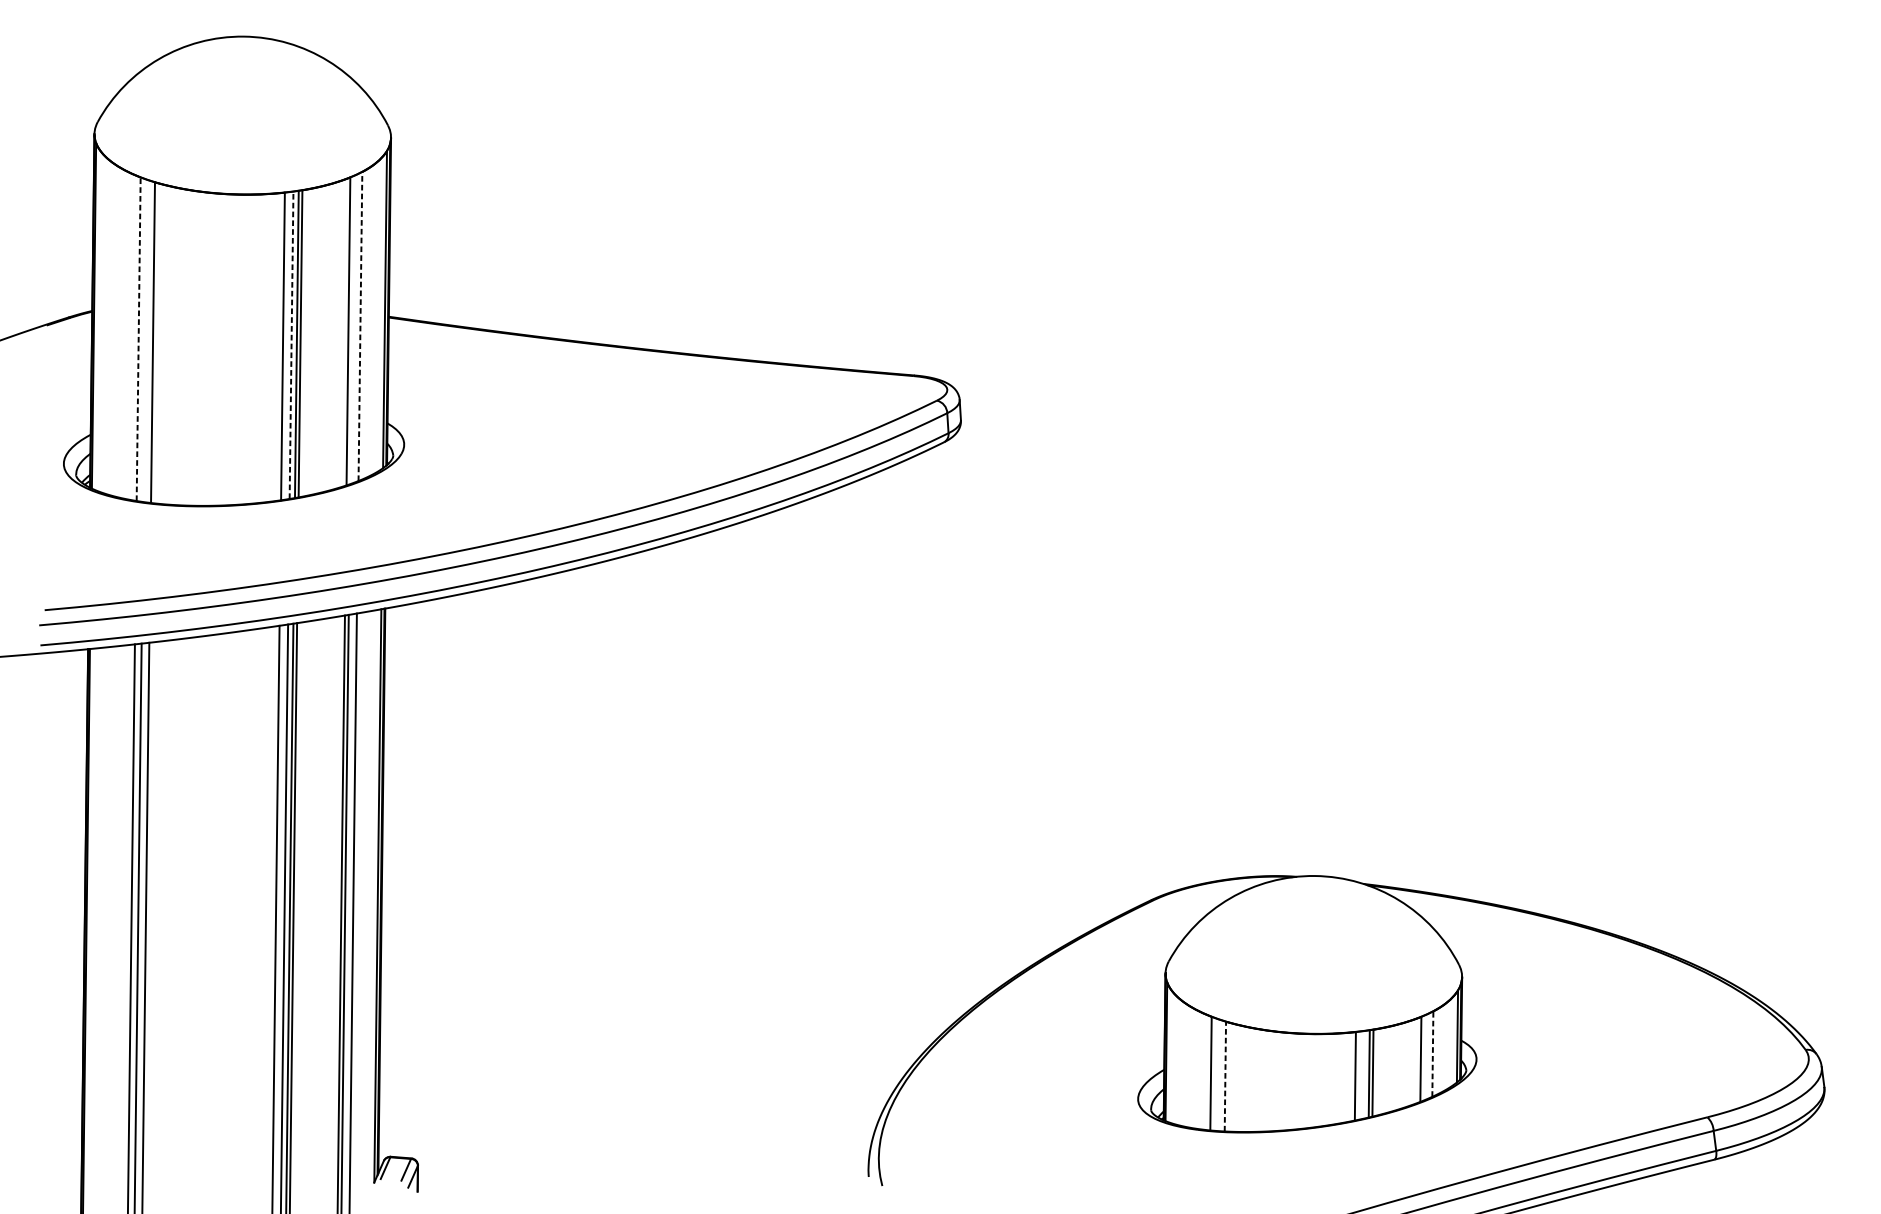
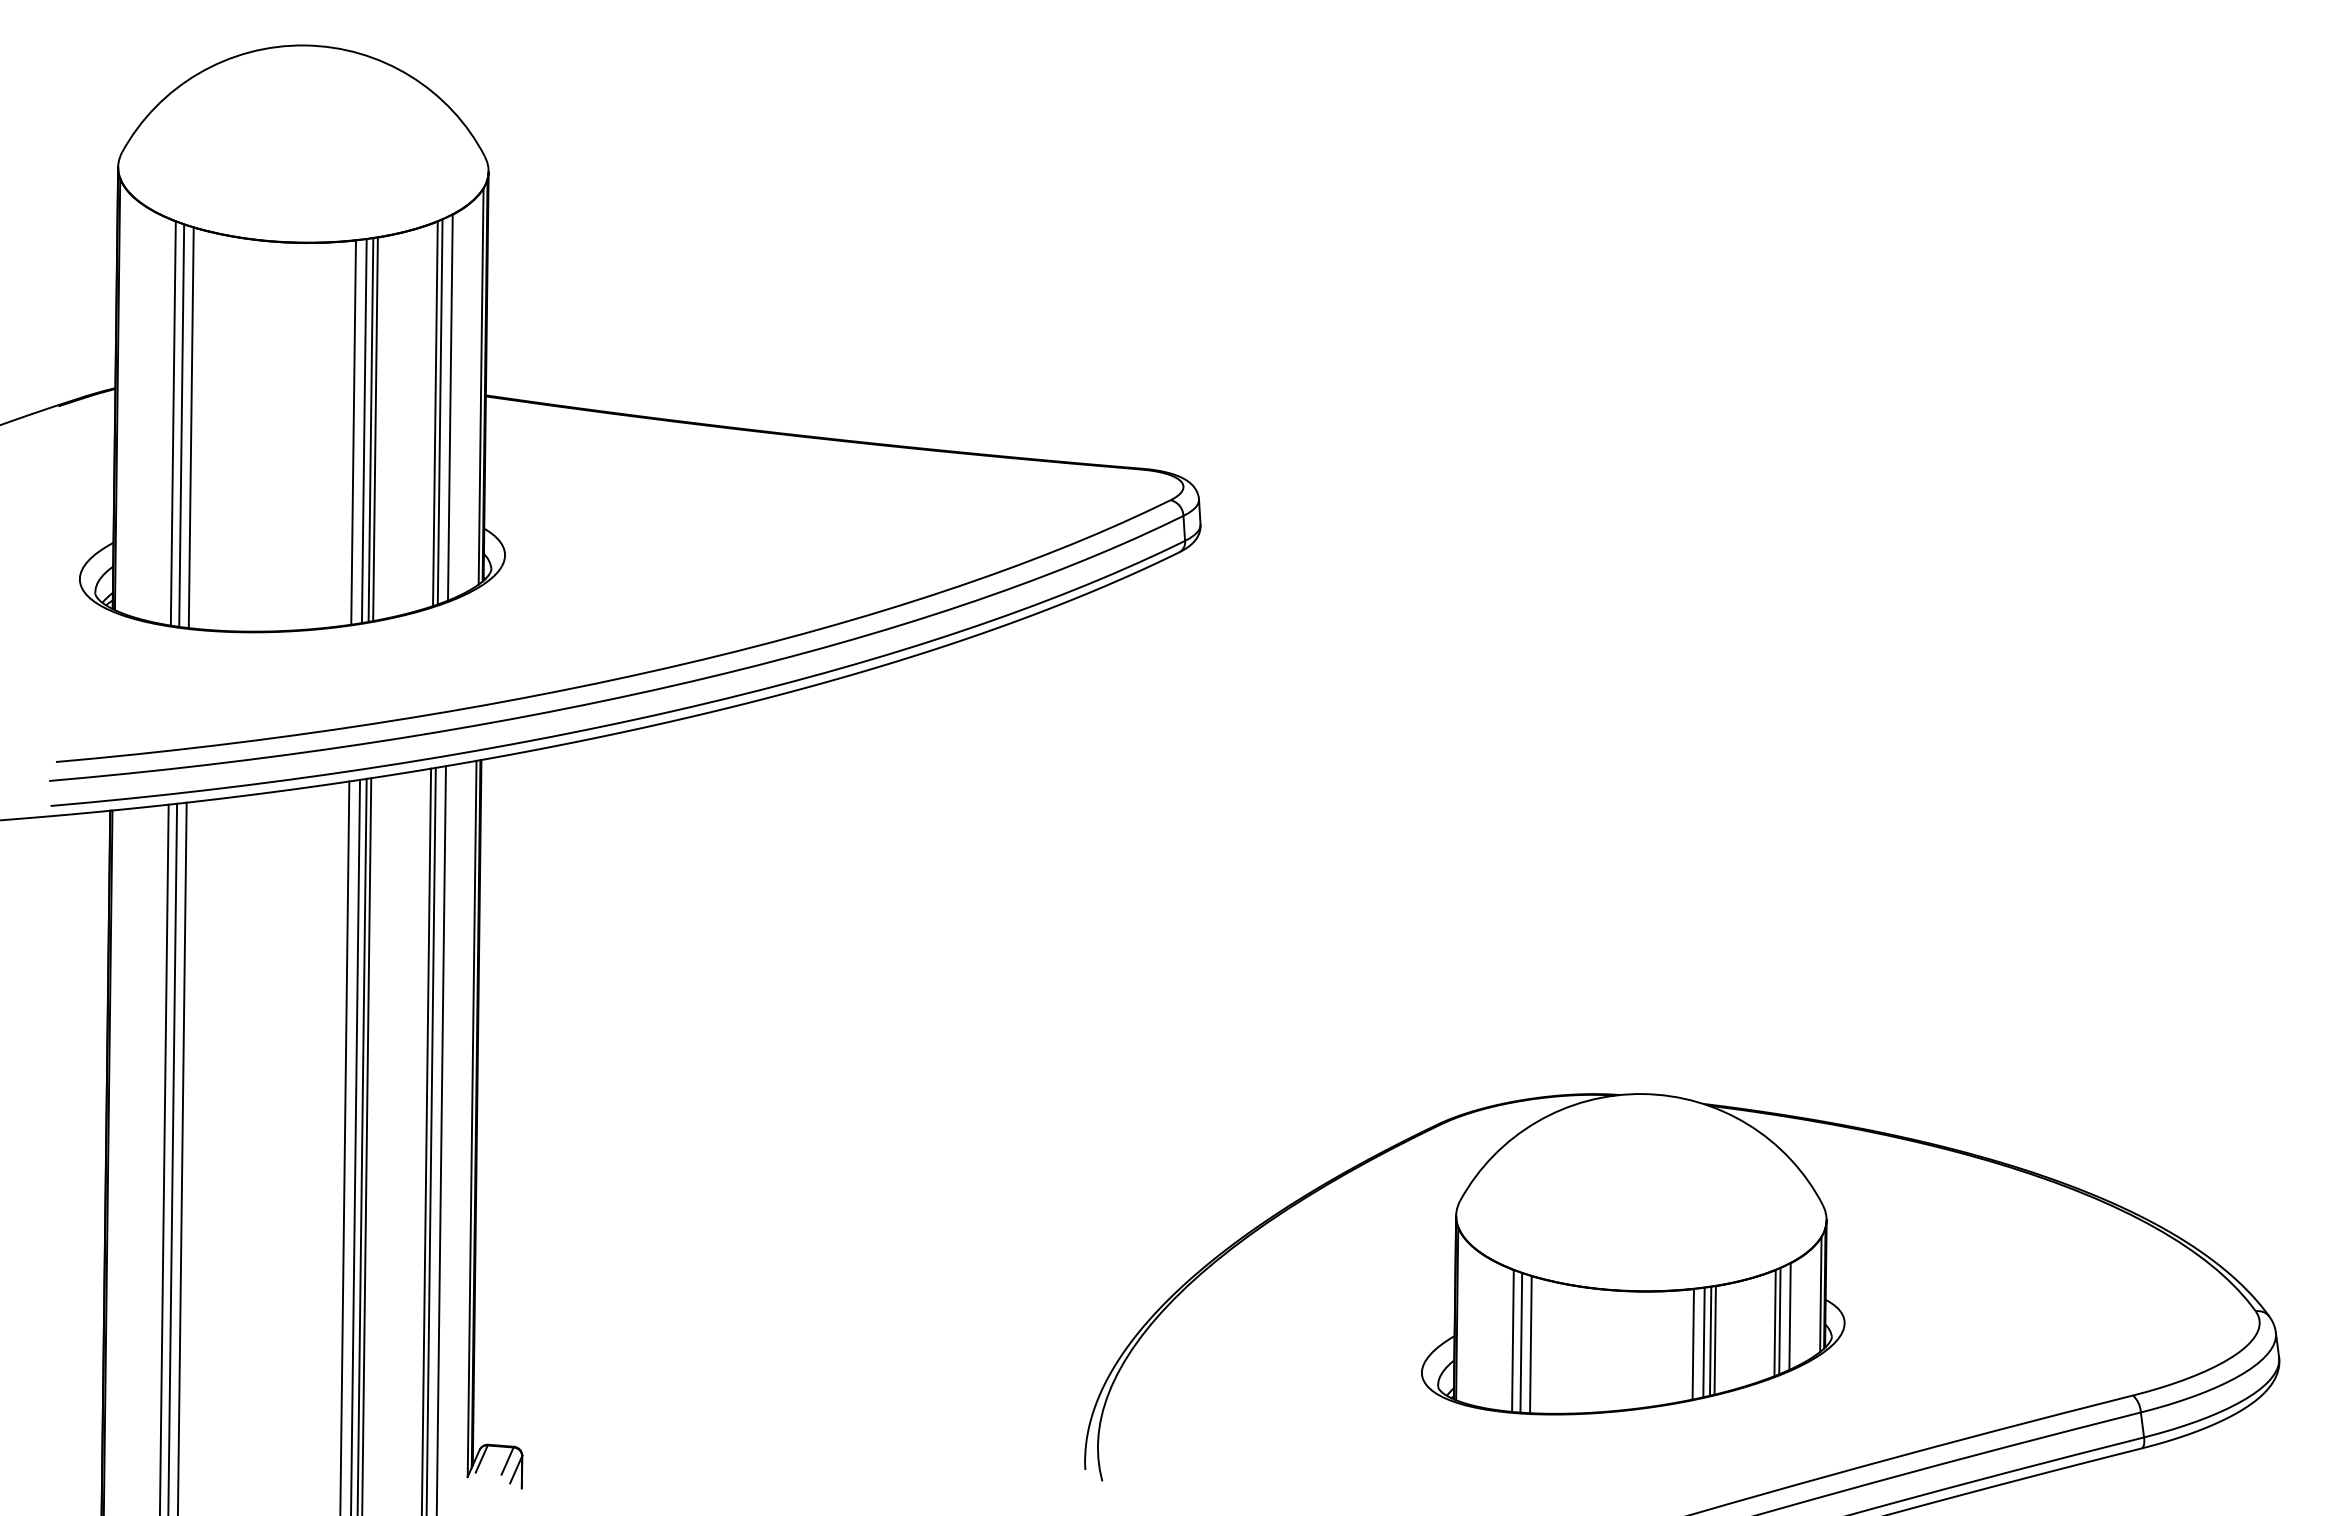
line: (360, 326) -> (450, 407), dashed -> solid
line: (351, 329) -> (439, 411), added
line: (138, 339) -> (173, 423), dashed -> solid
line: (145, 340) -> (181, 425), added
line: (291, 345) -> (364, 431), dashed -> solid
line: (1433, 1054) -> (1790, 1316), dashed -> solid
line: (1424, 1058) -> (1779, 1321), added
line: (1217, 1074) -> (1521, 1342), added
line: (1363, 1074) -> (1703, 1342), added
line: (1225, 1076) -> (1530, 1344), dashed -> solid

